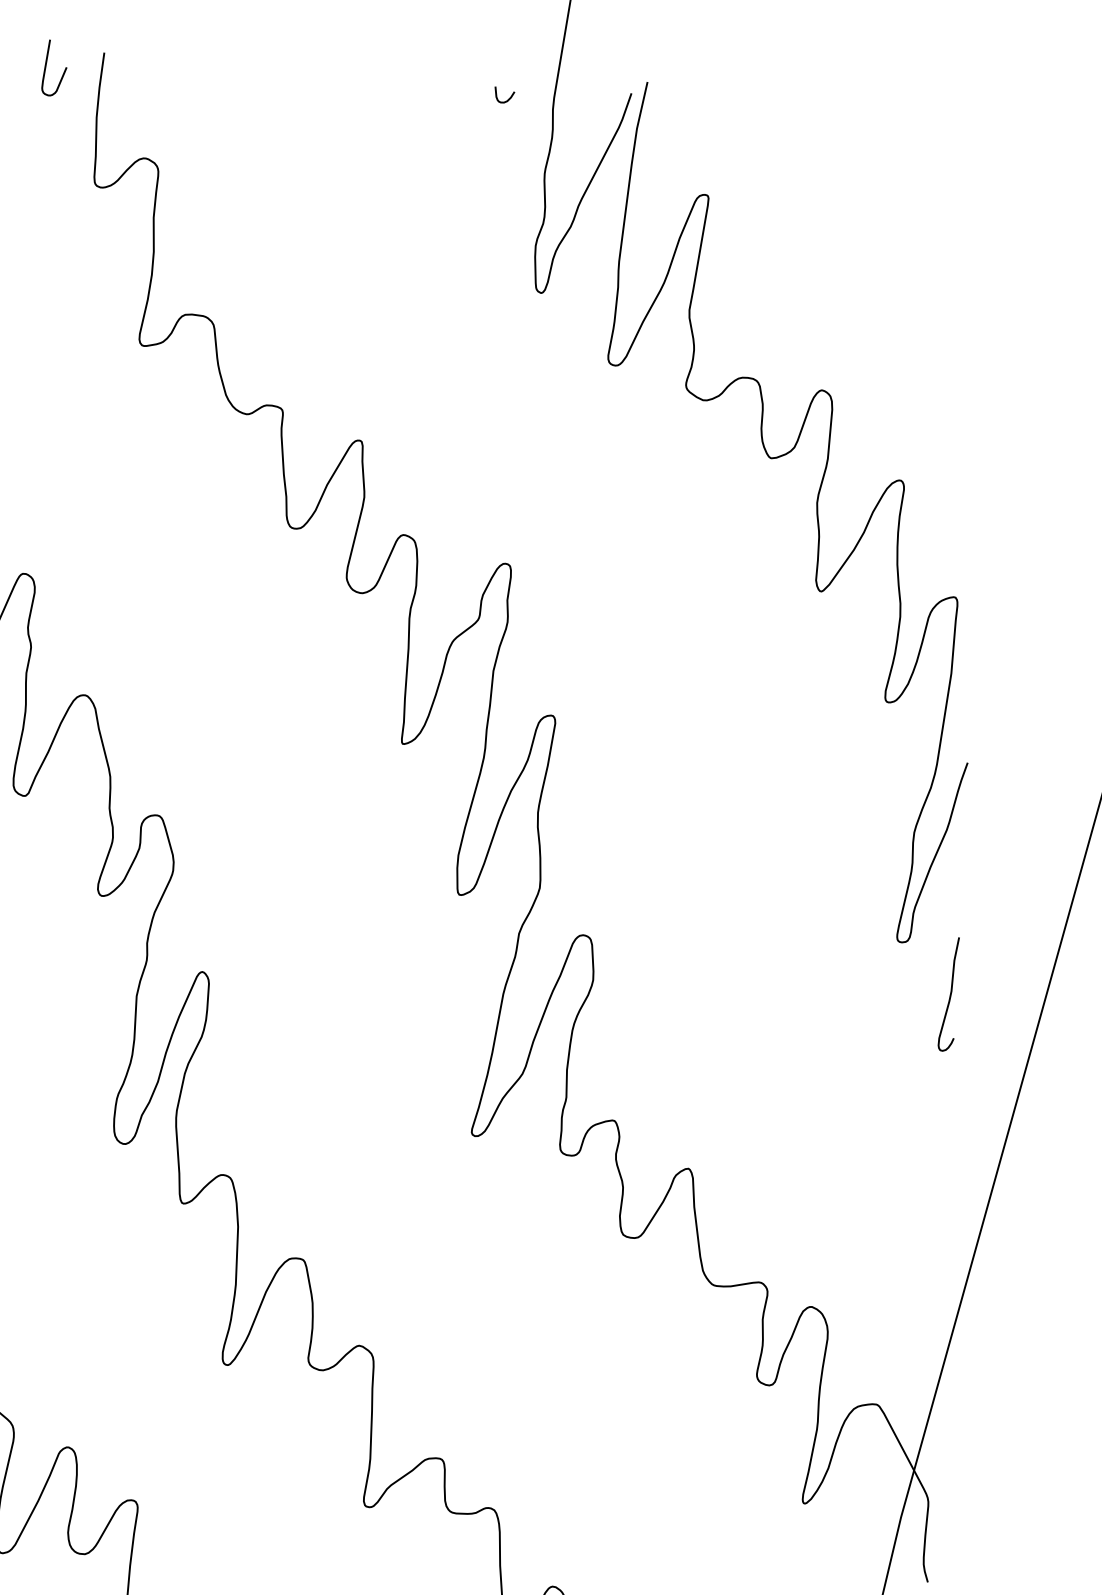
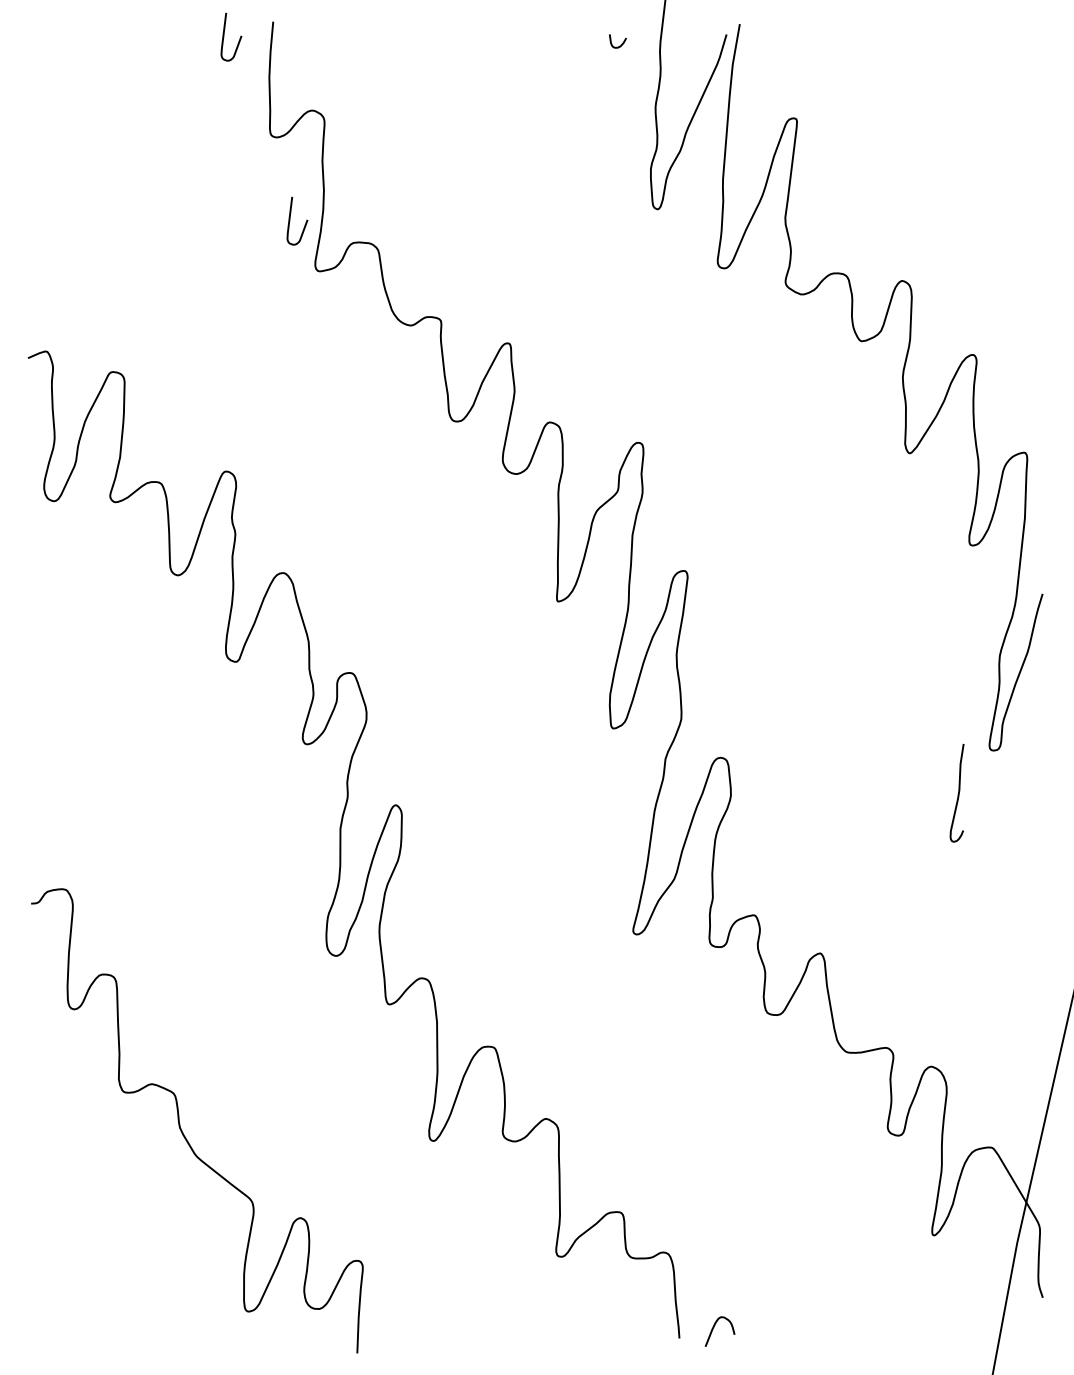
curve: (113, 285) -> (290, 220), added
curve: (950, 993) -> (958, 792), moved

